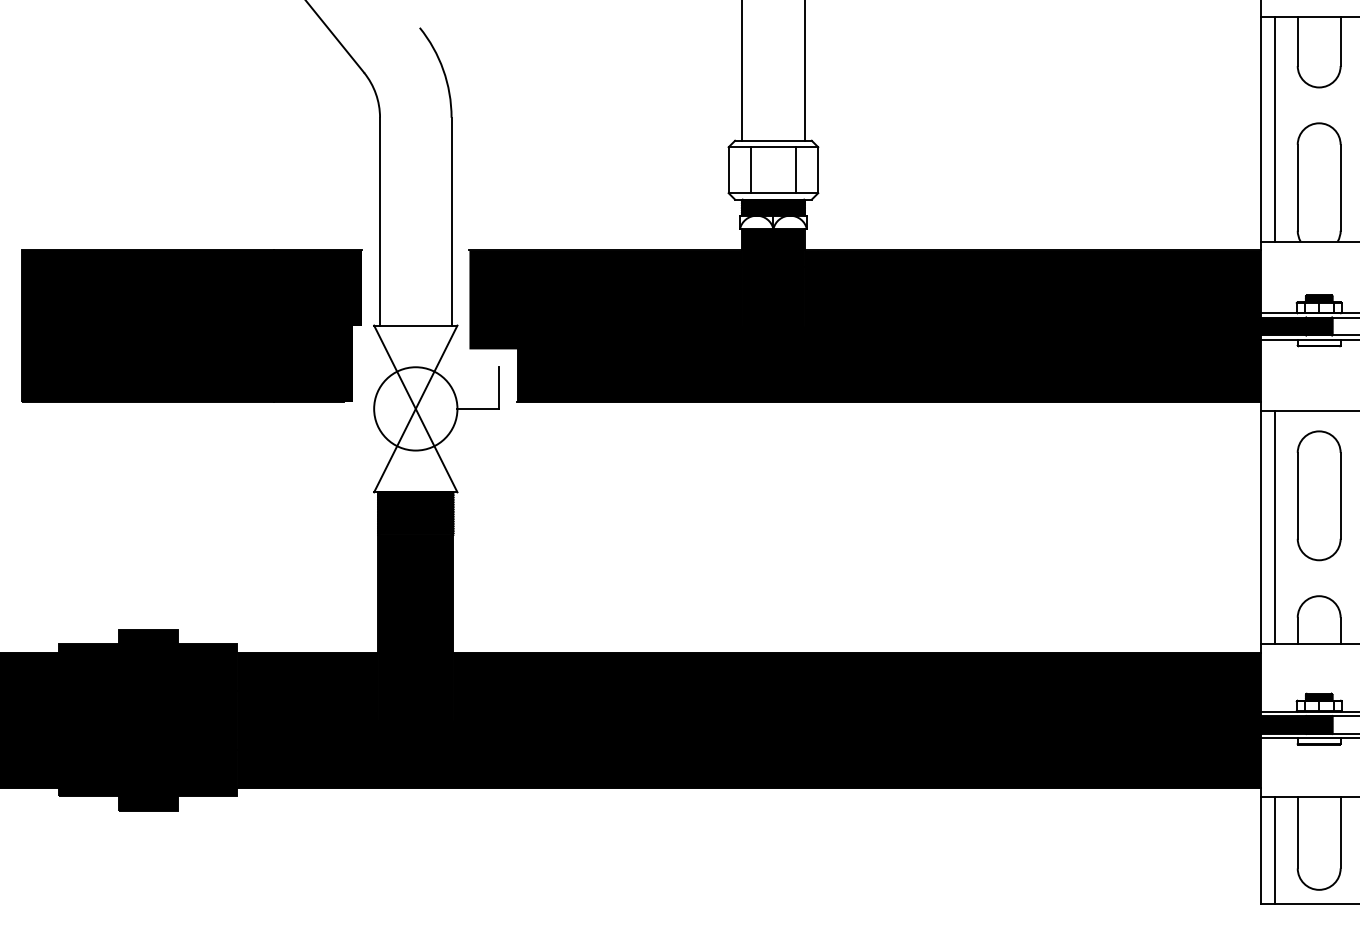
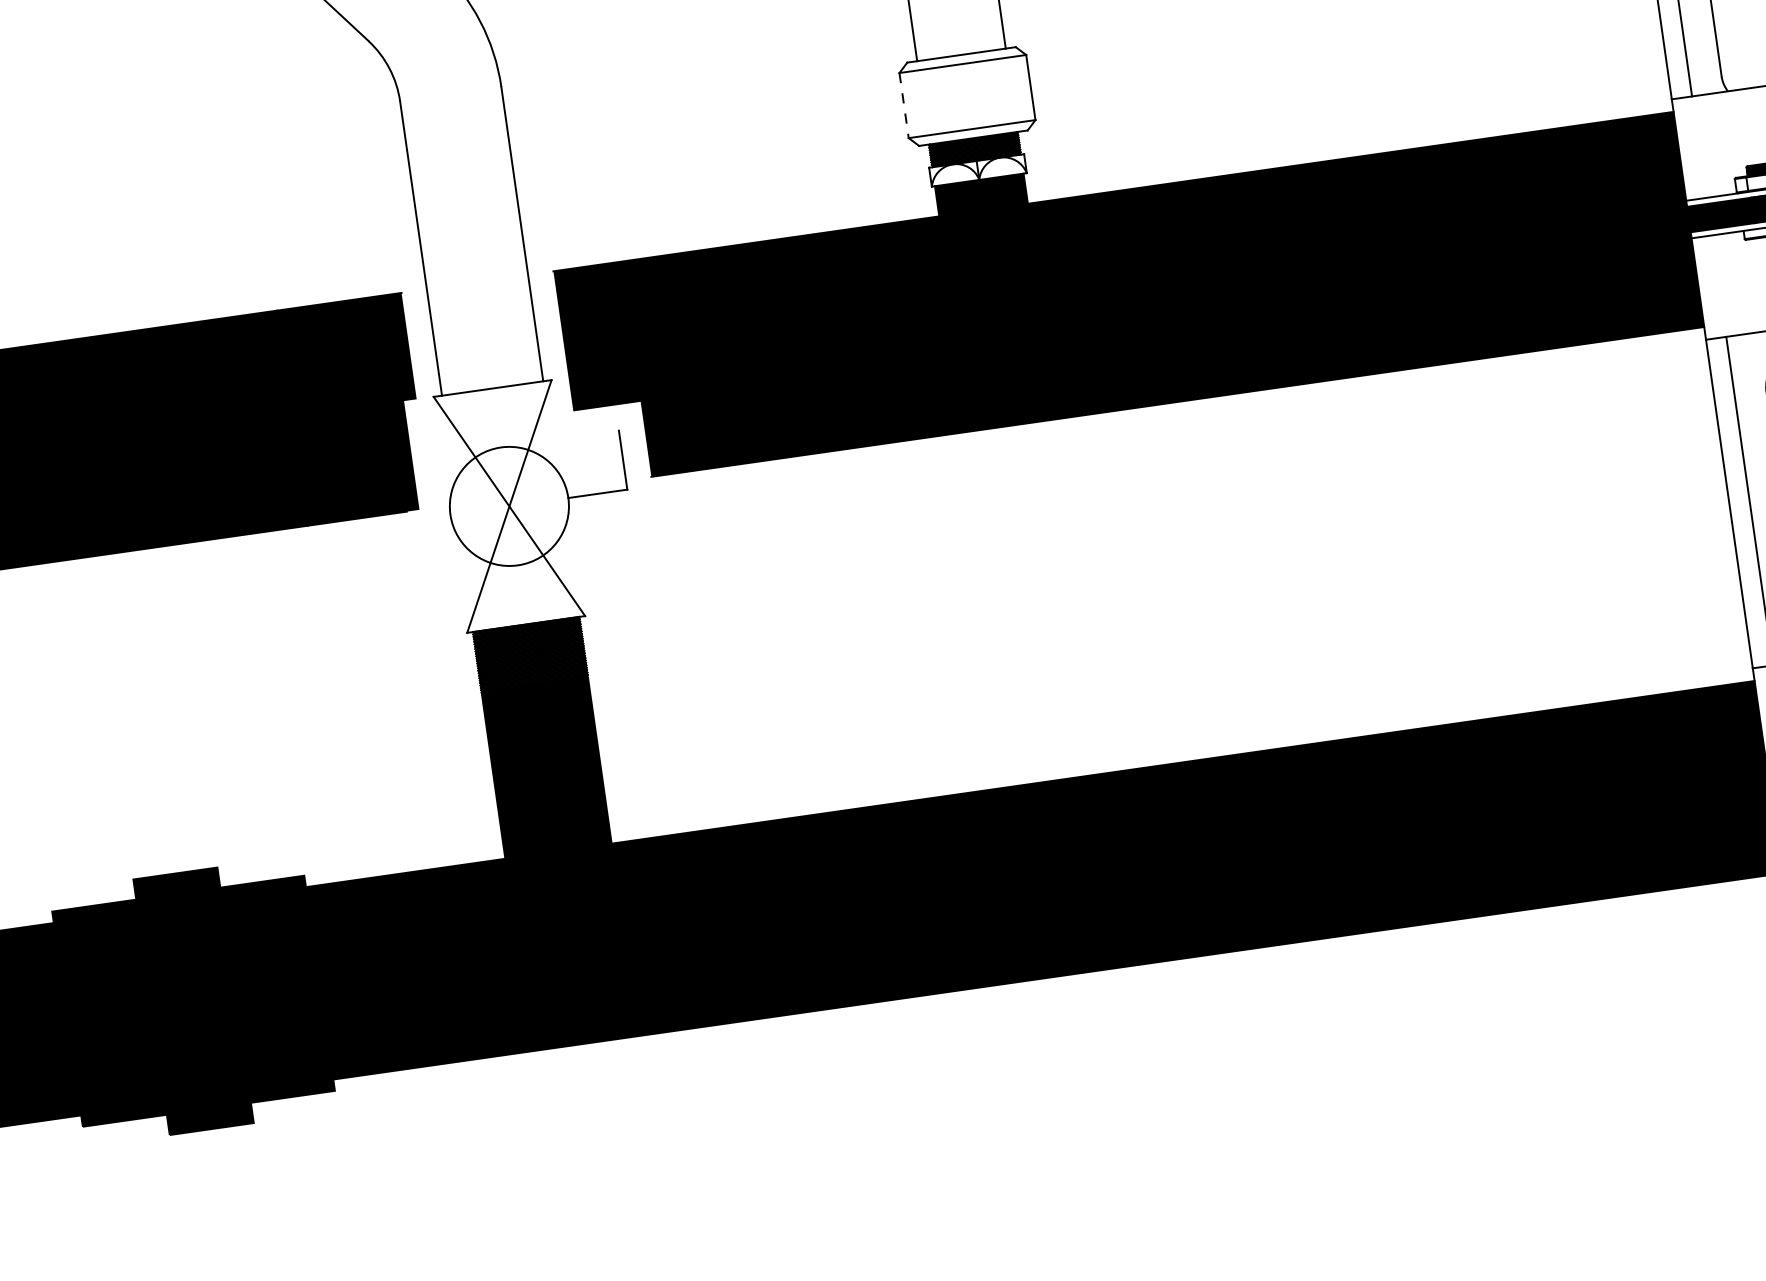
line: (728, 170) -> (903, 106), solid -> dashed
line: (751, 170) -> (936, 101), removed
line: (795, 170) -> (998, 92), removed

